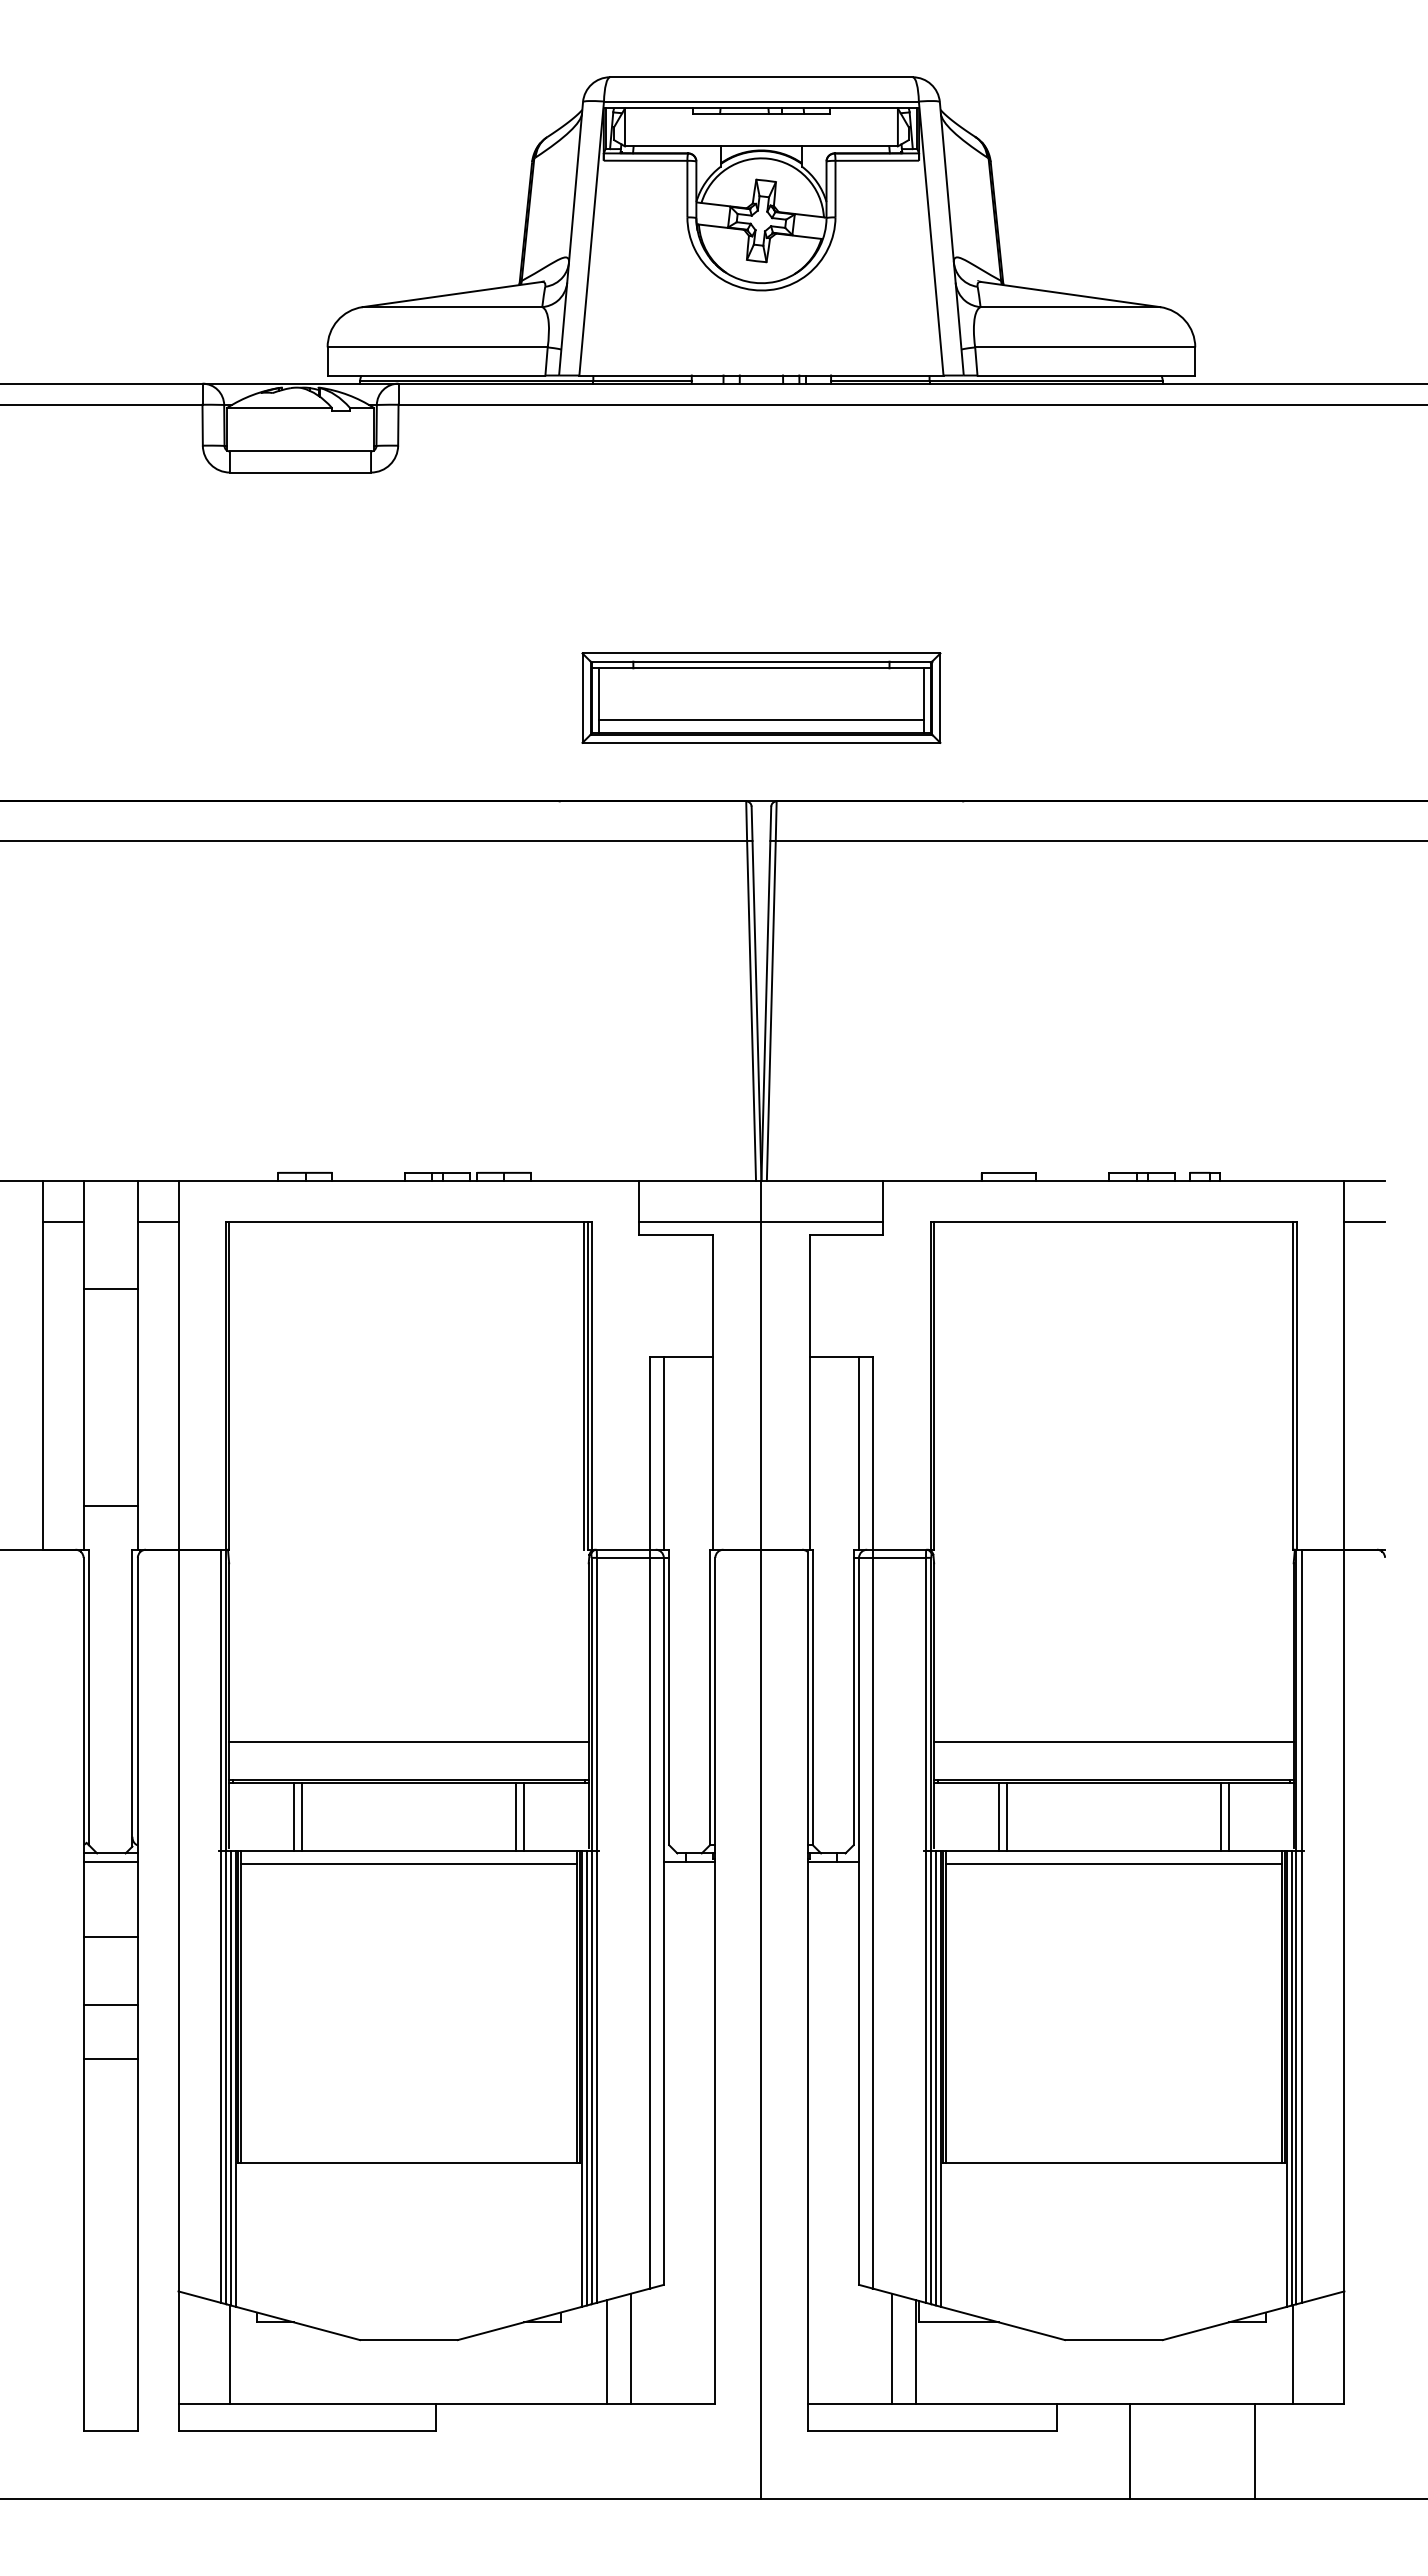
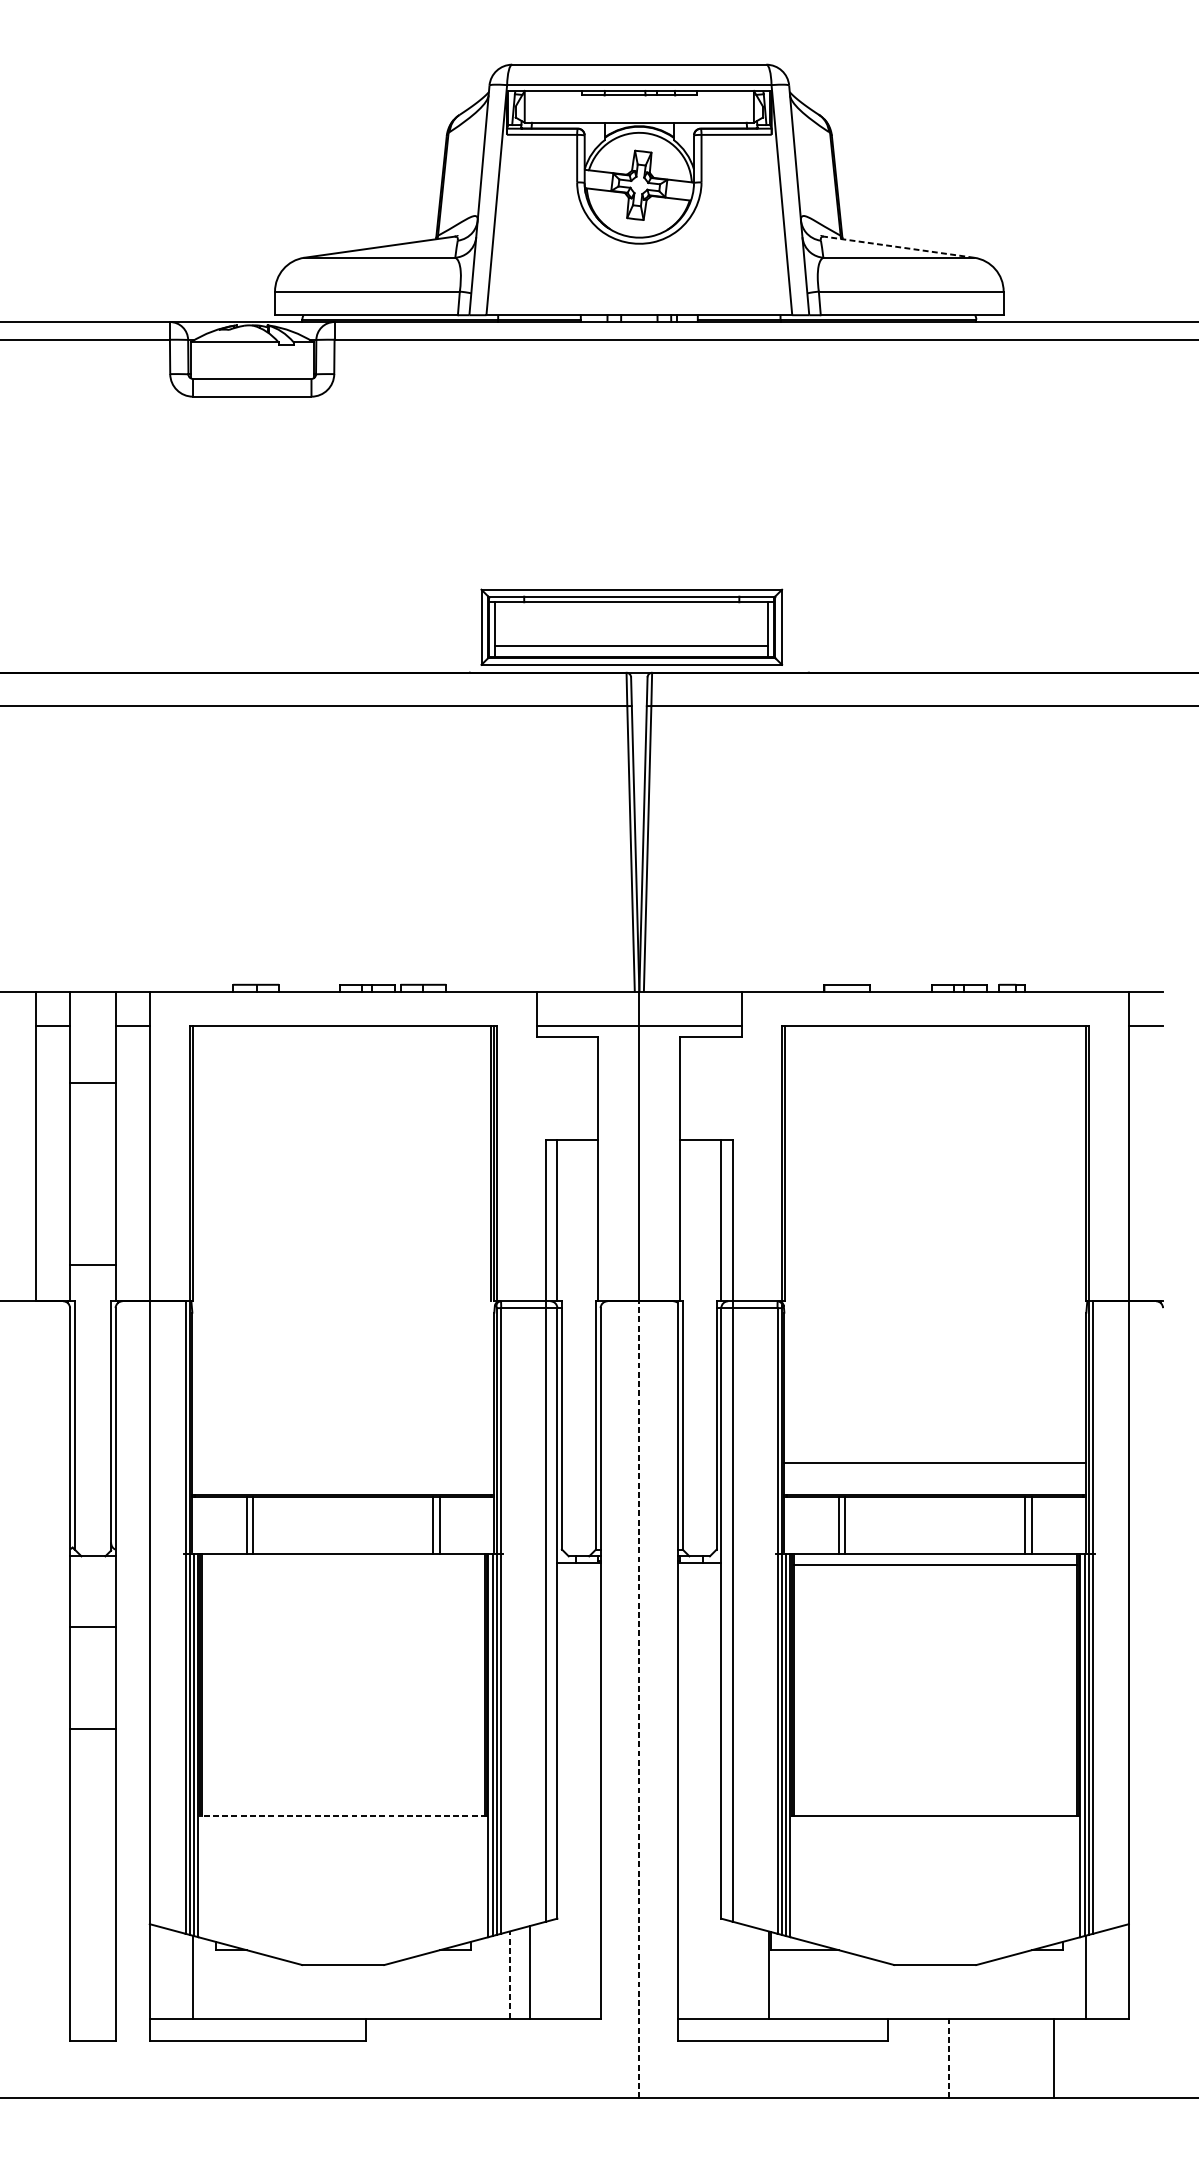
line: (1070, 294) -> (898, 247), solid -> dashed
part: (761, 697) -> (631, 626), moved
line: (408, 1742) -> (342, 1463), removed
line: (110, 1861) -> (92, 1563), removed
line: (408, 1864) -> (342, 1565), removed
line: (110, 2004) -> (92, 1683), removed
line: (761, 2023) -> (639, 1699), solid -> dashed
line: (408, 2162) -> (342, 1815), solid -> dashed
line: (891, 2348) -> (748, 1972), removed
line: (606, 2351) -> (509, 1974), solid -> dashed
line: (1130, 2450) -> (949, 2057), solid -> dashed

